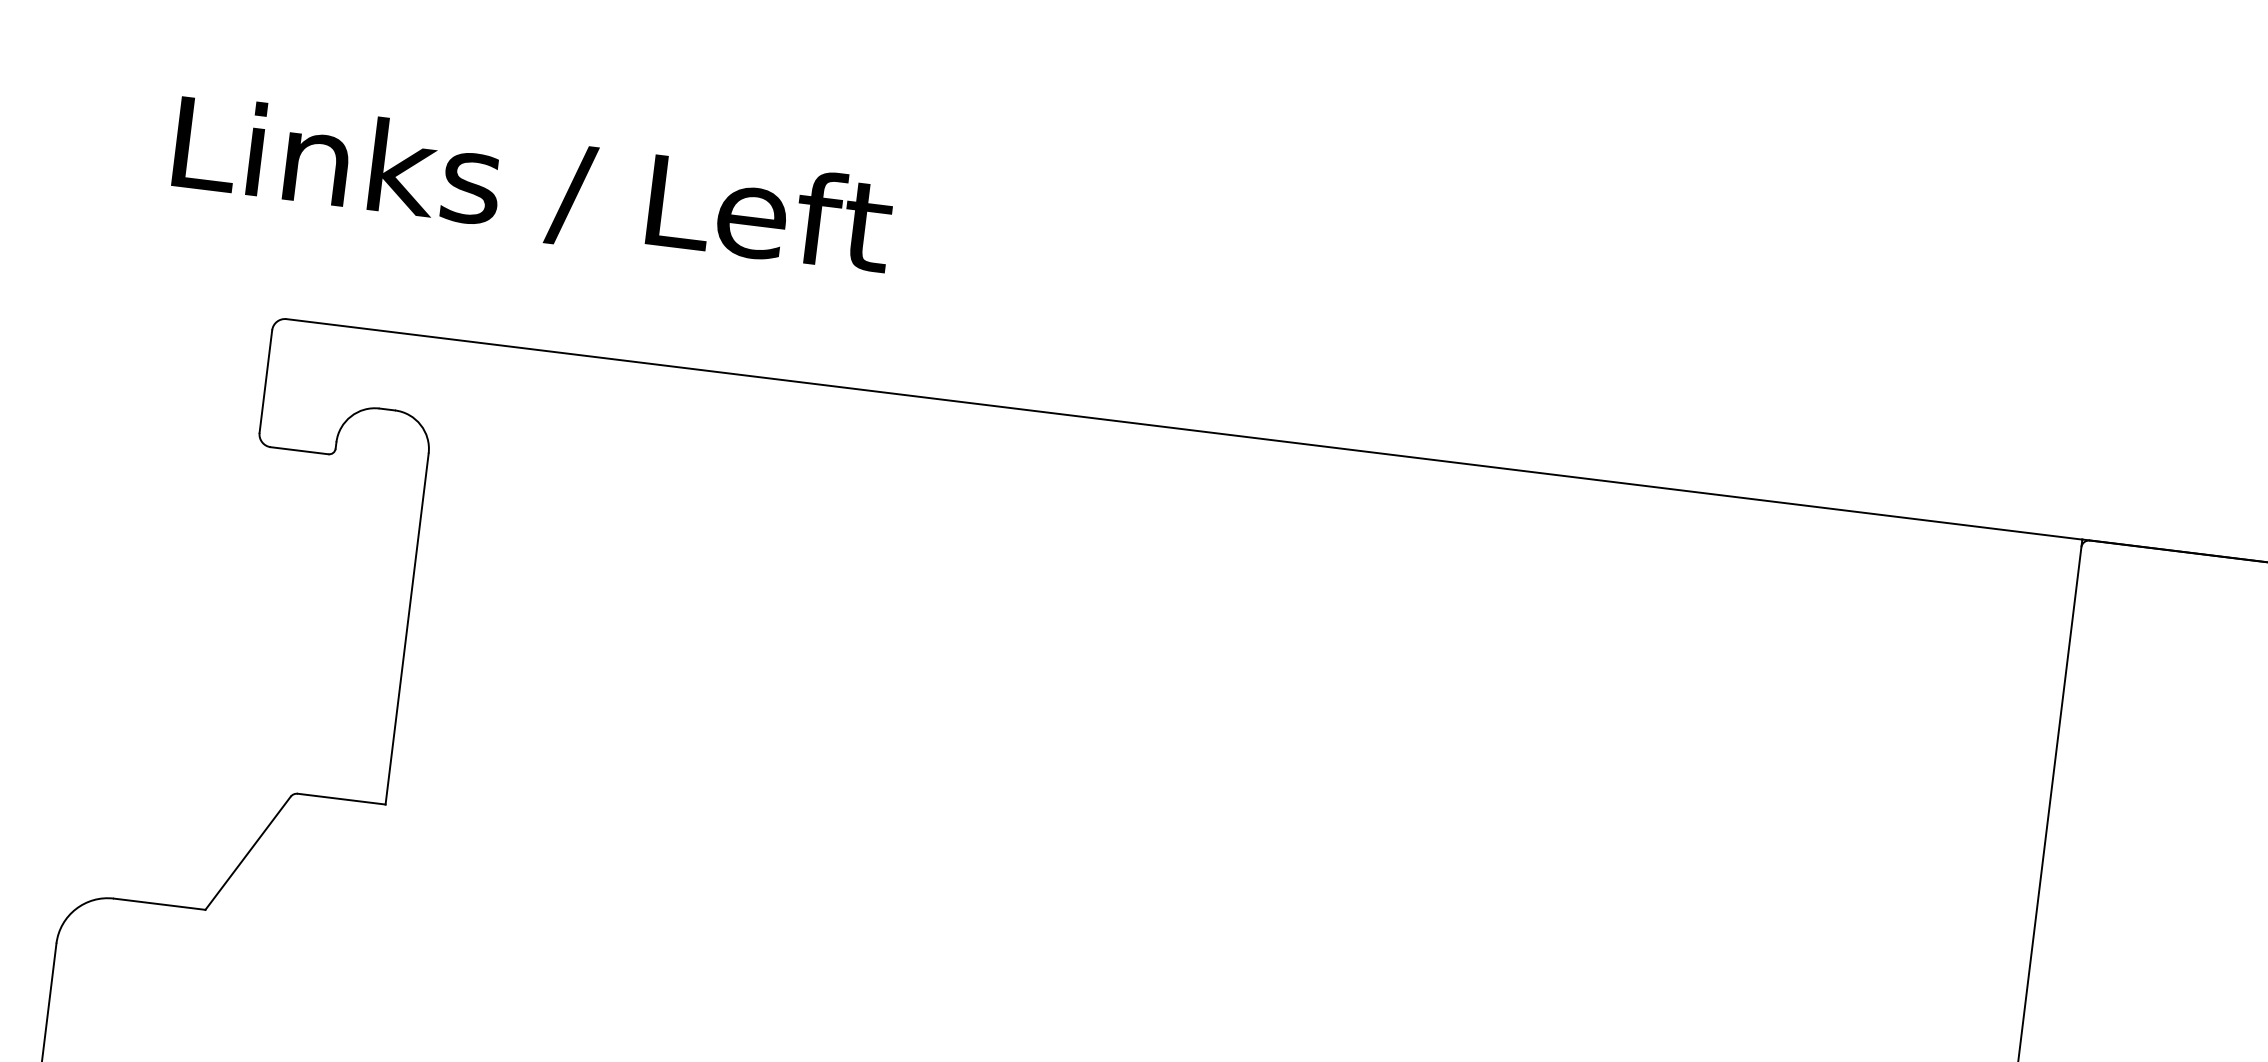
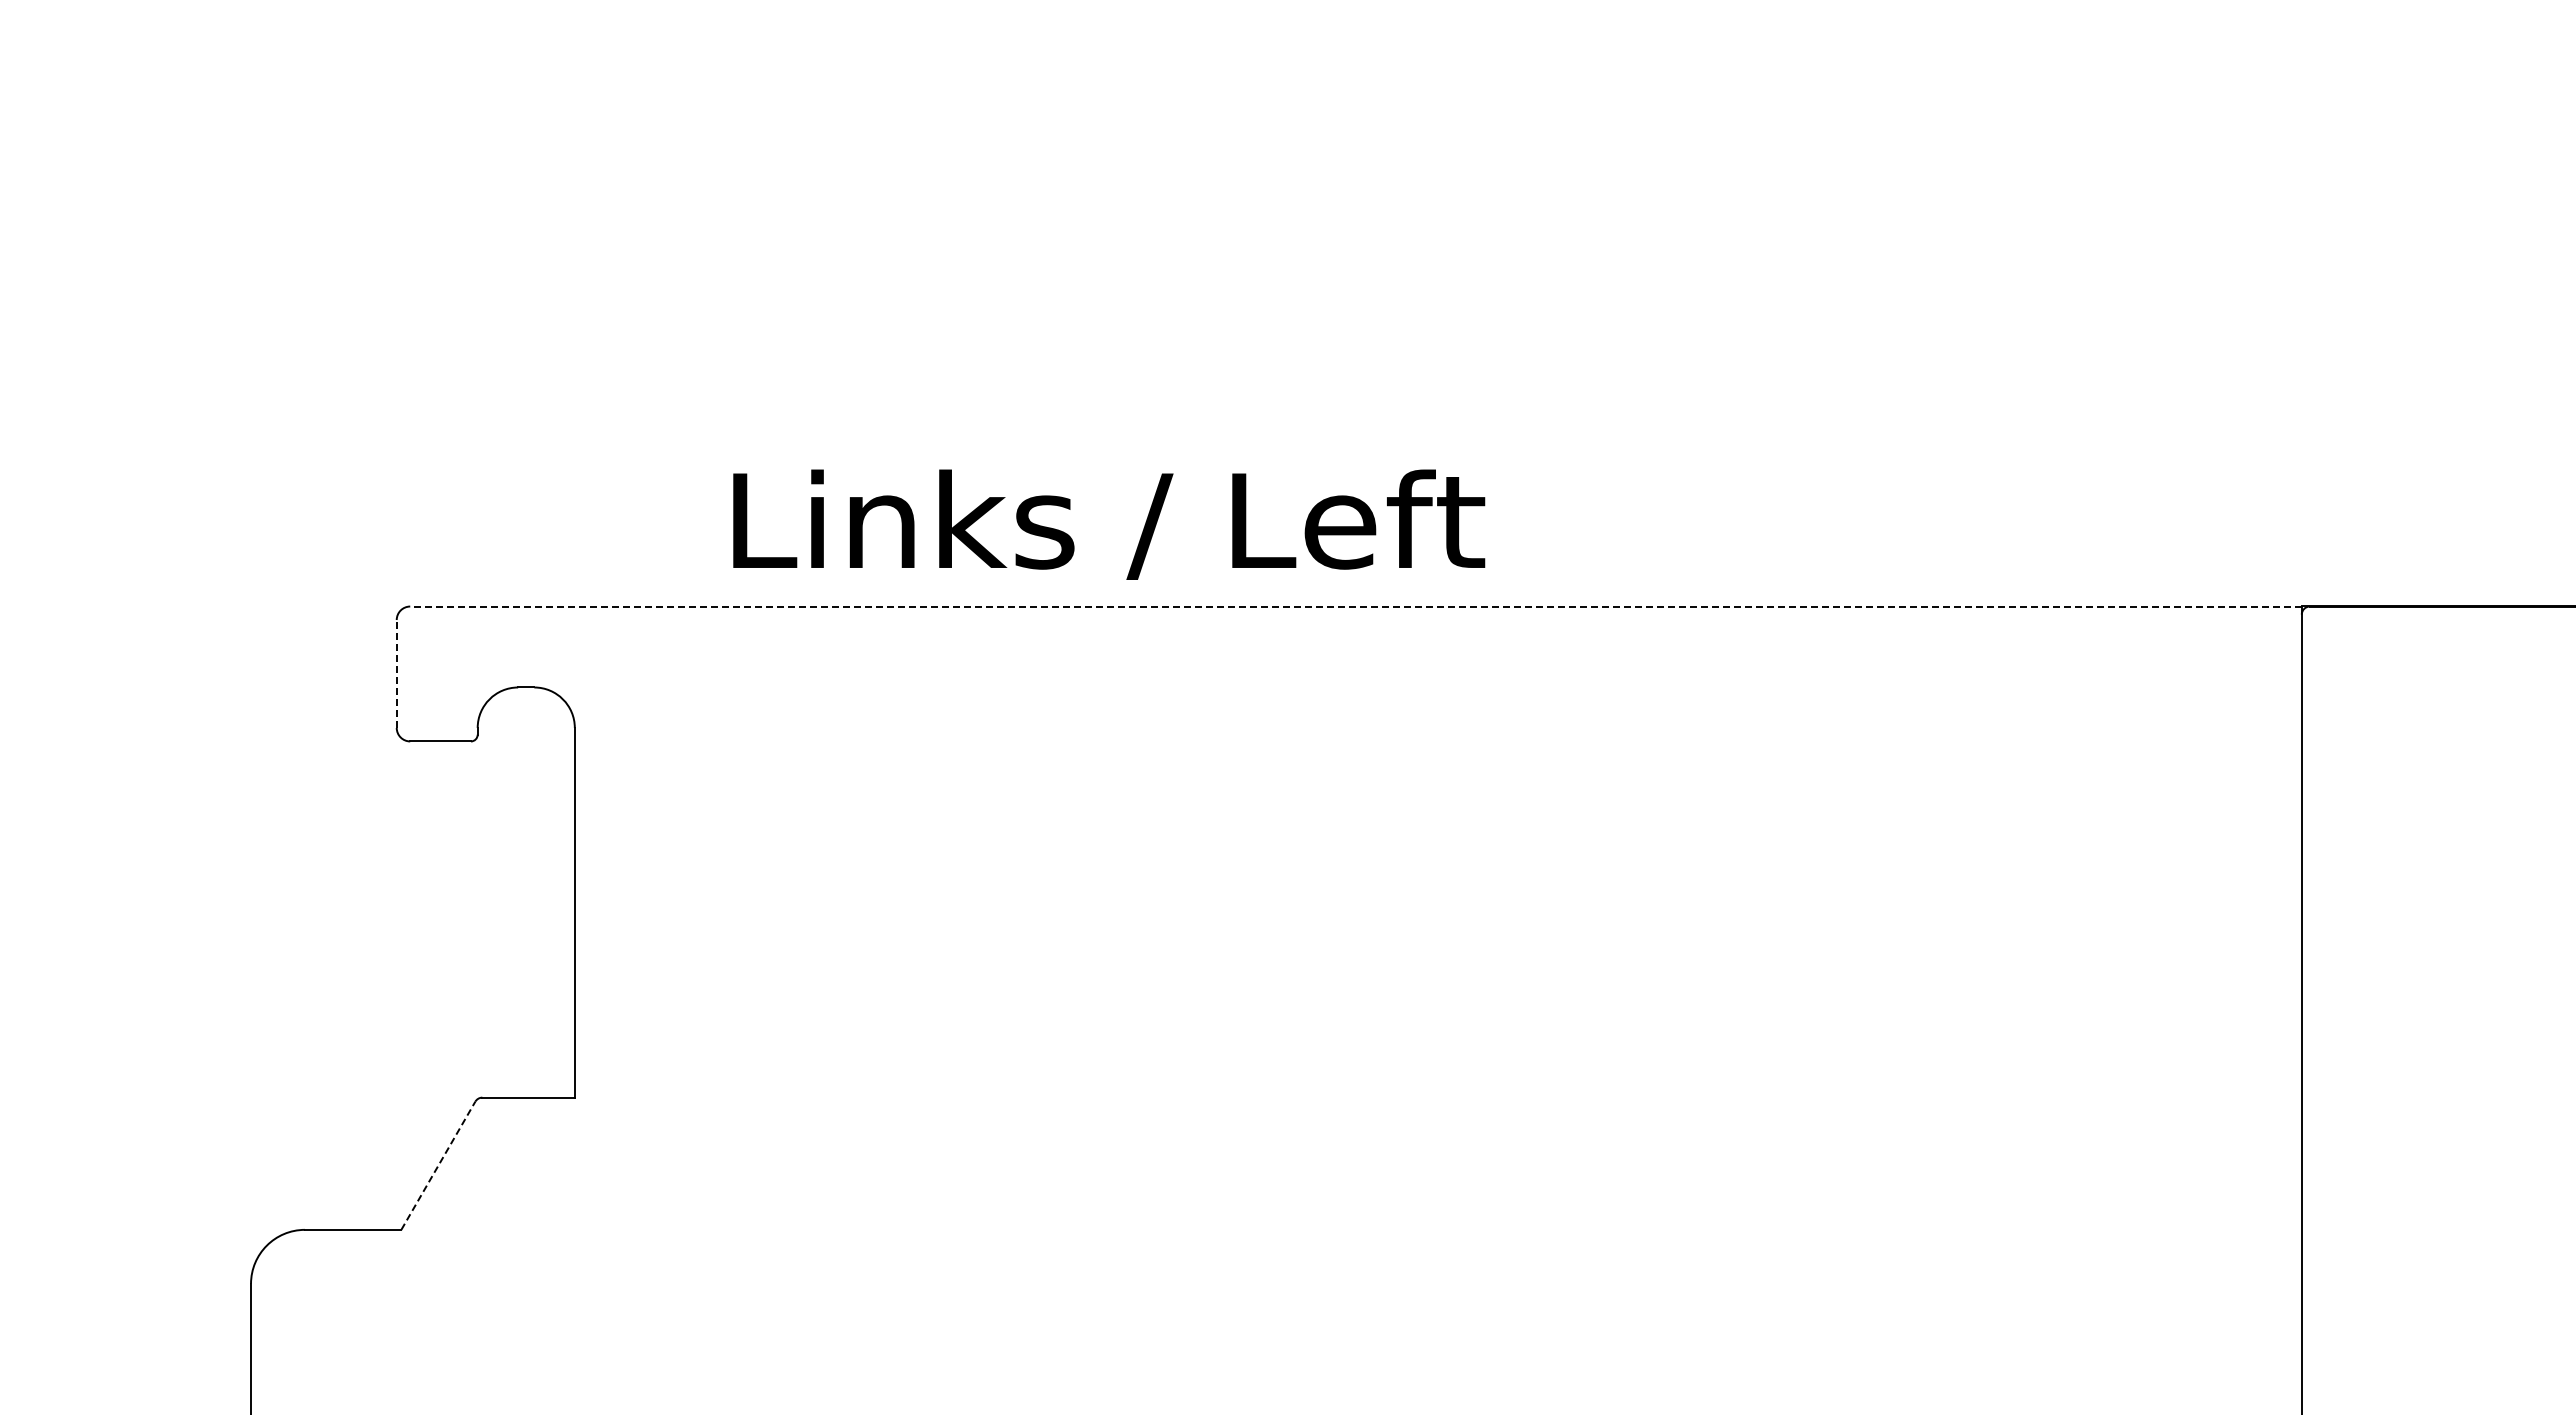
text: (533, 188) -> (1109, 524), moved
line: (265, 382) -> (396, 674), solid -> dashed
line: (1184, 429) -> (1356, 606), solid -> dashed
line: (248, 853) -> (438, 1165), solid -> dashed

